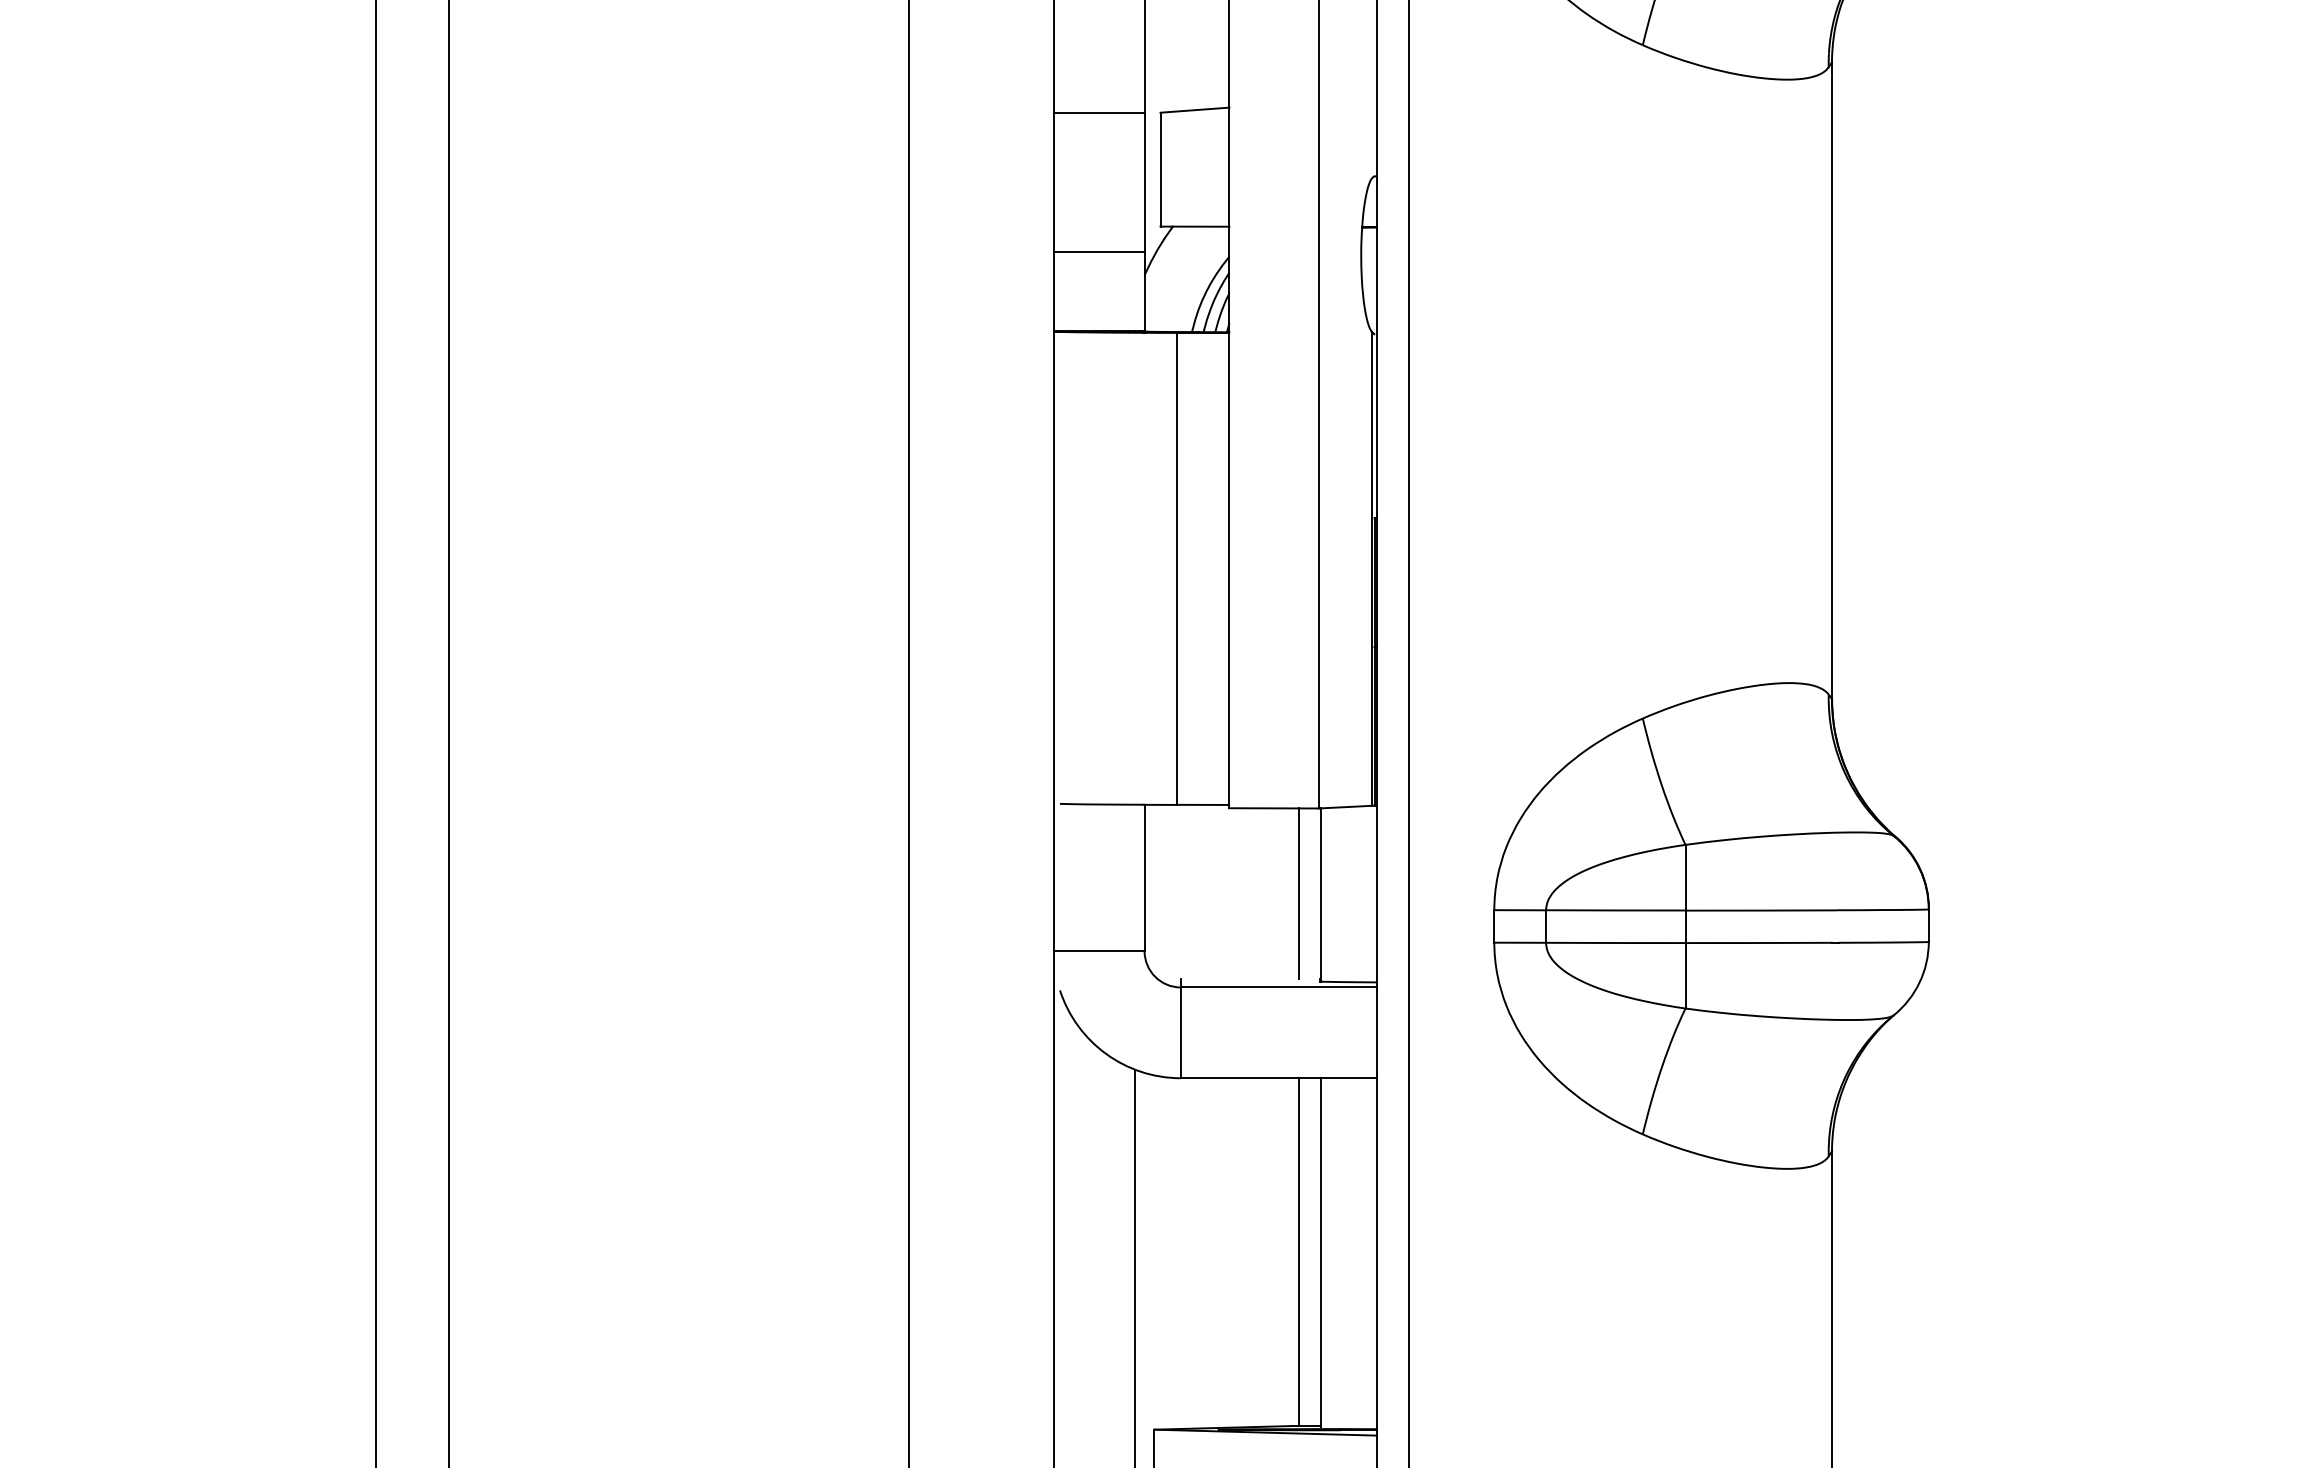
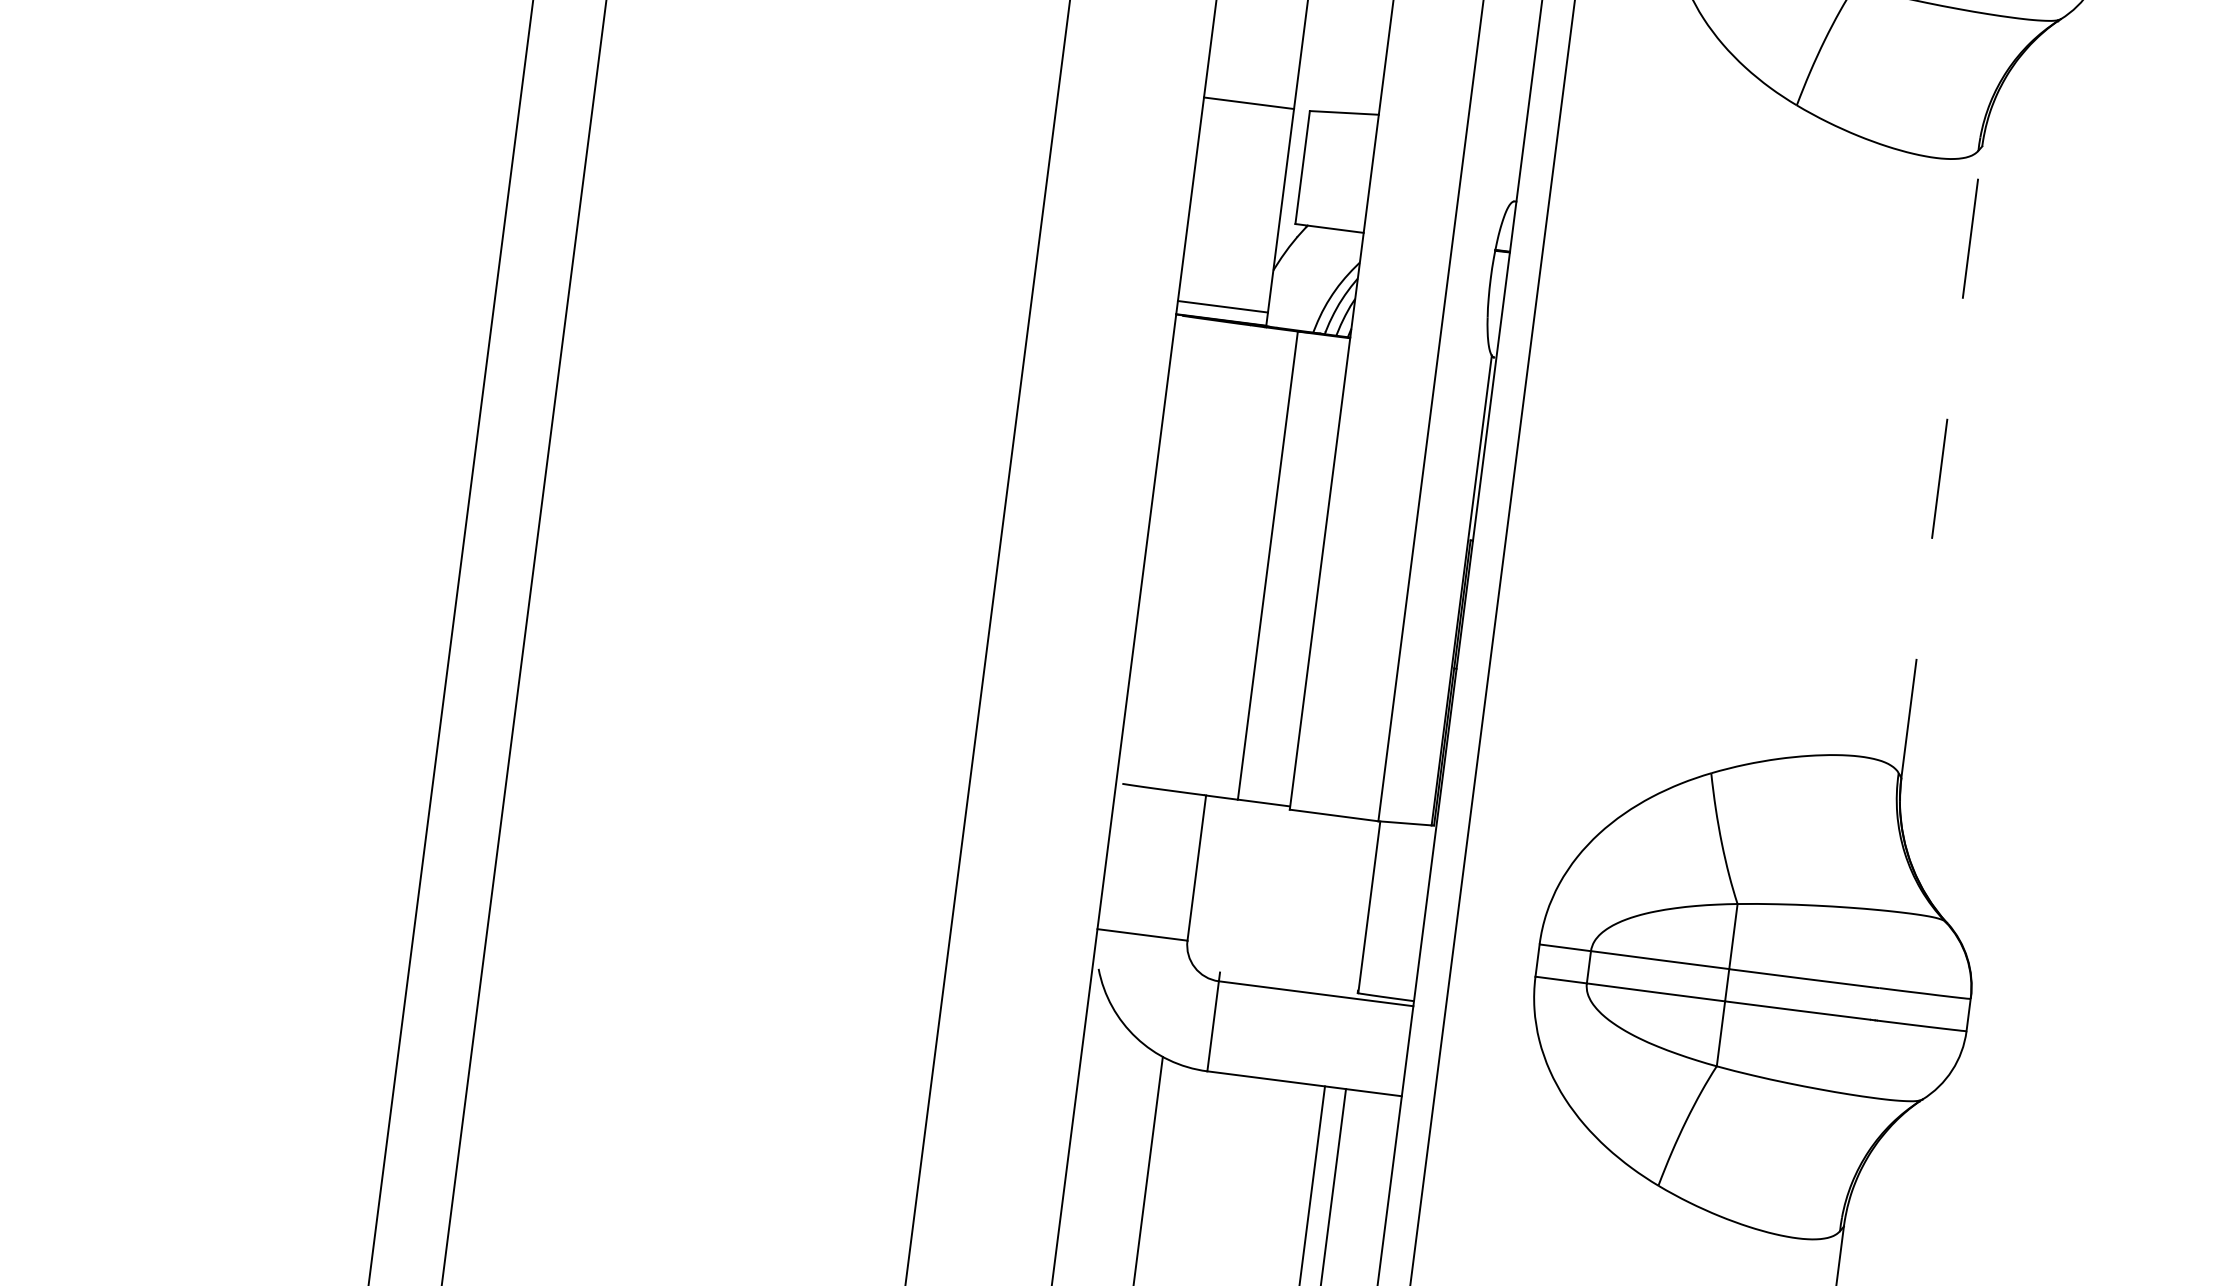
line: (1098, 251) -> (1222, 306), moved
line: (1831, 381) -> (1941, 462), solid -> dashed
line: (1299, 893) -> (1348, 903), removed

